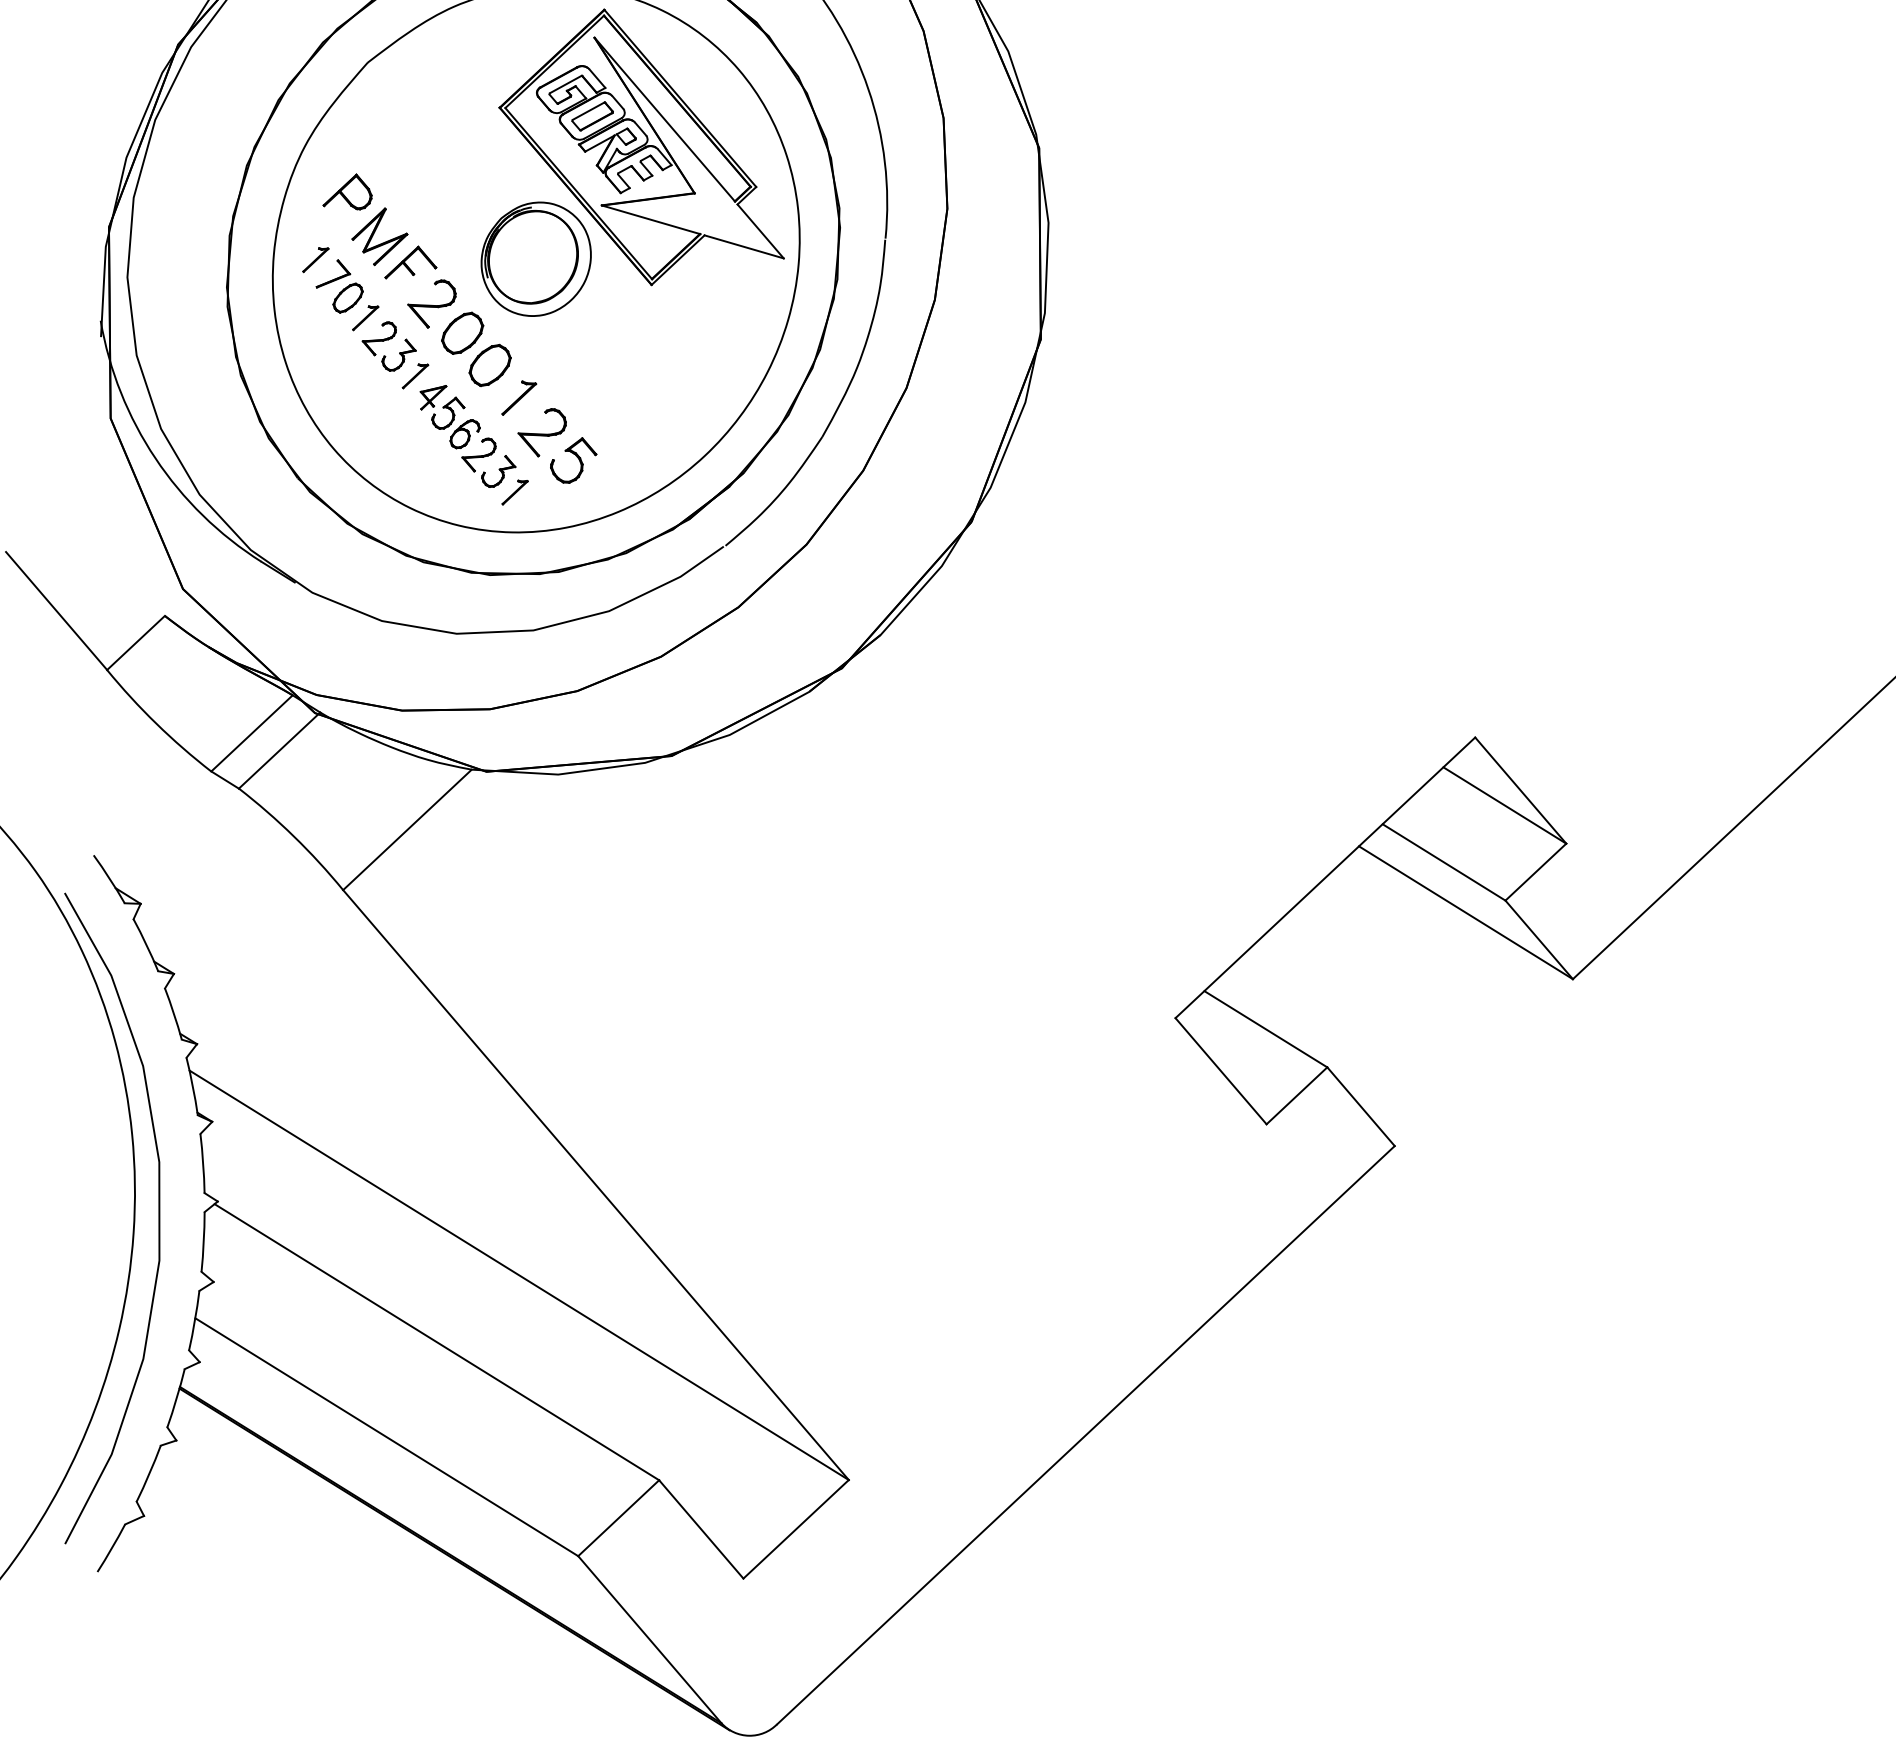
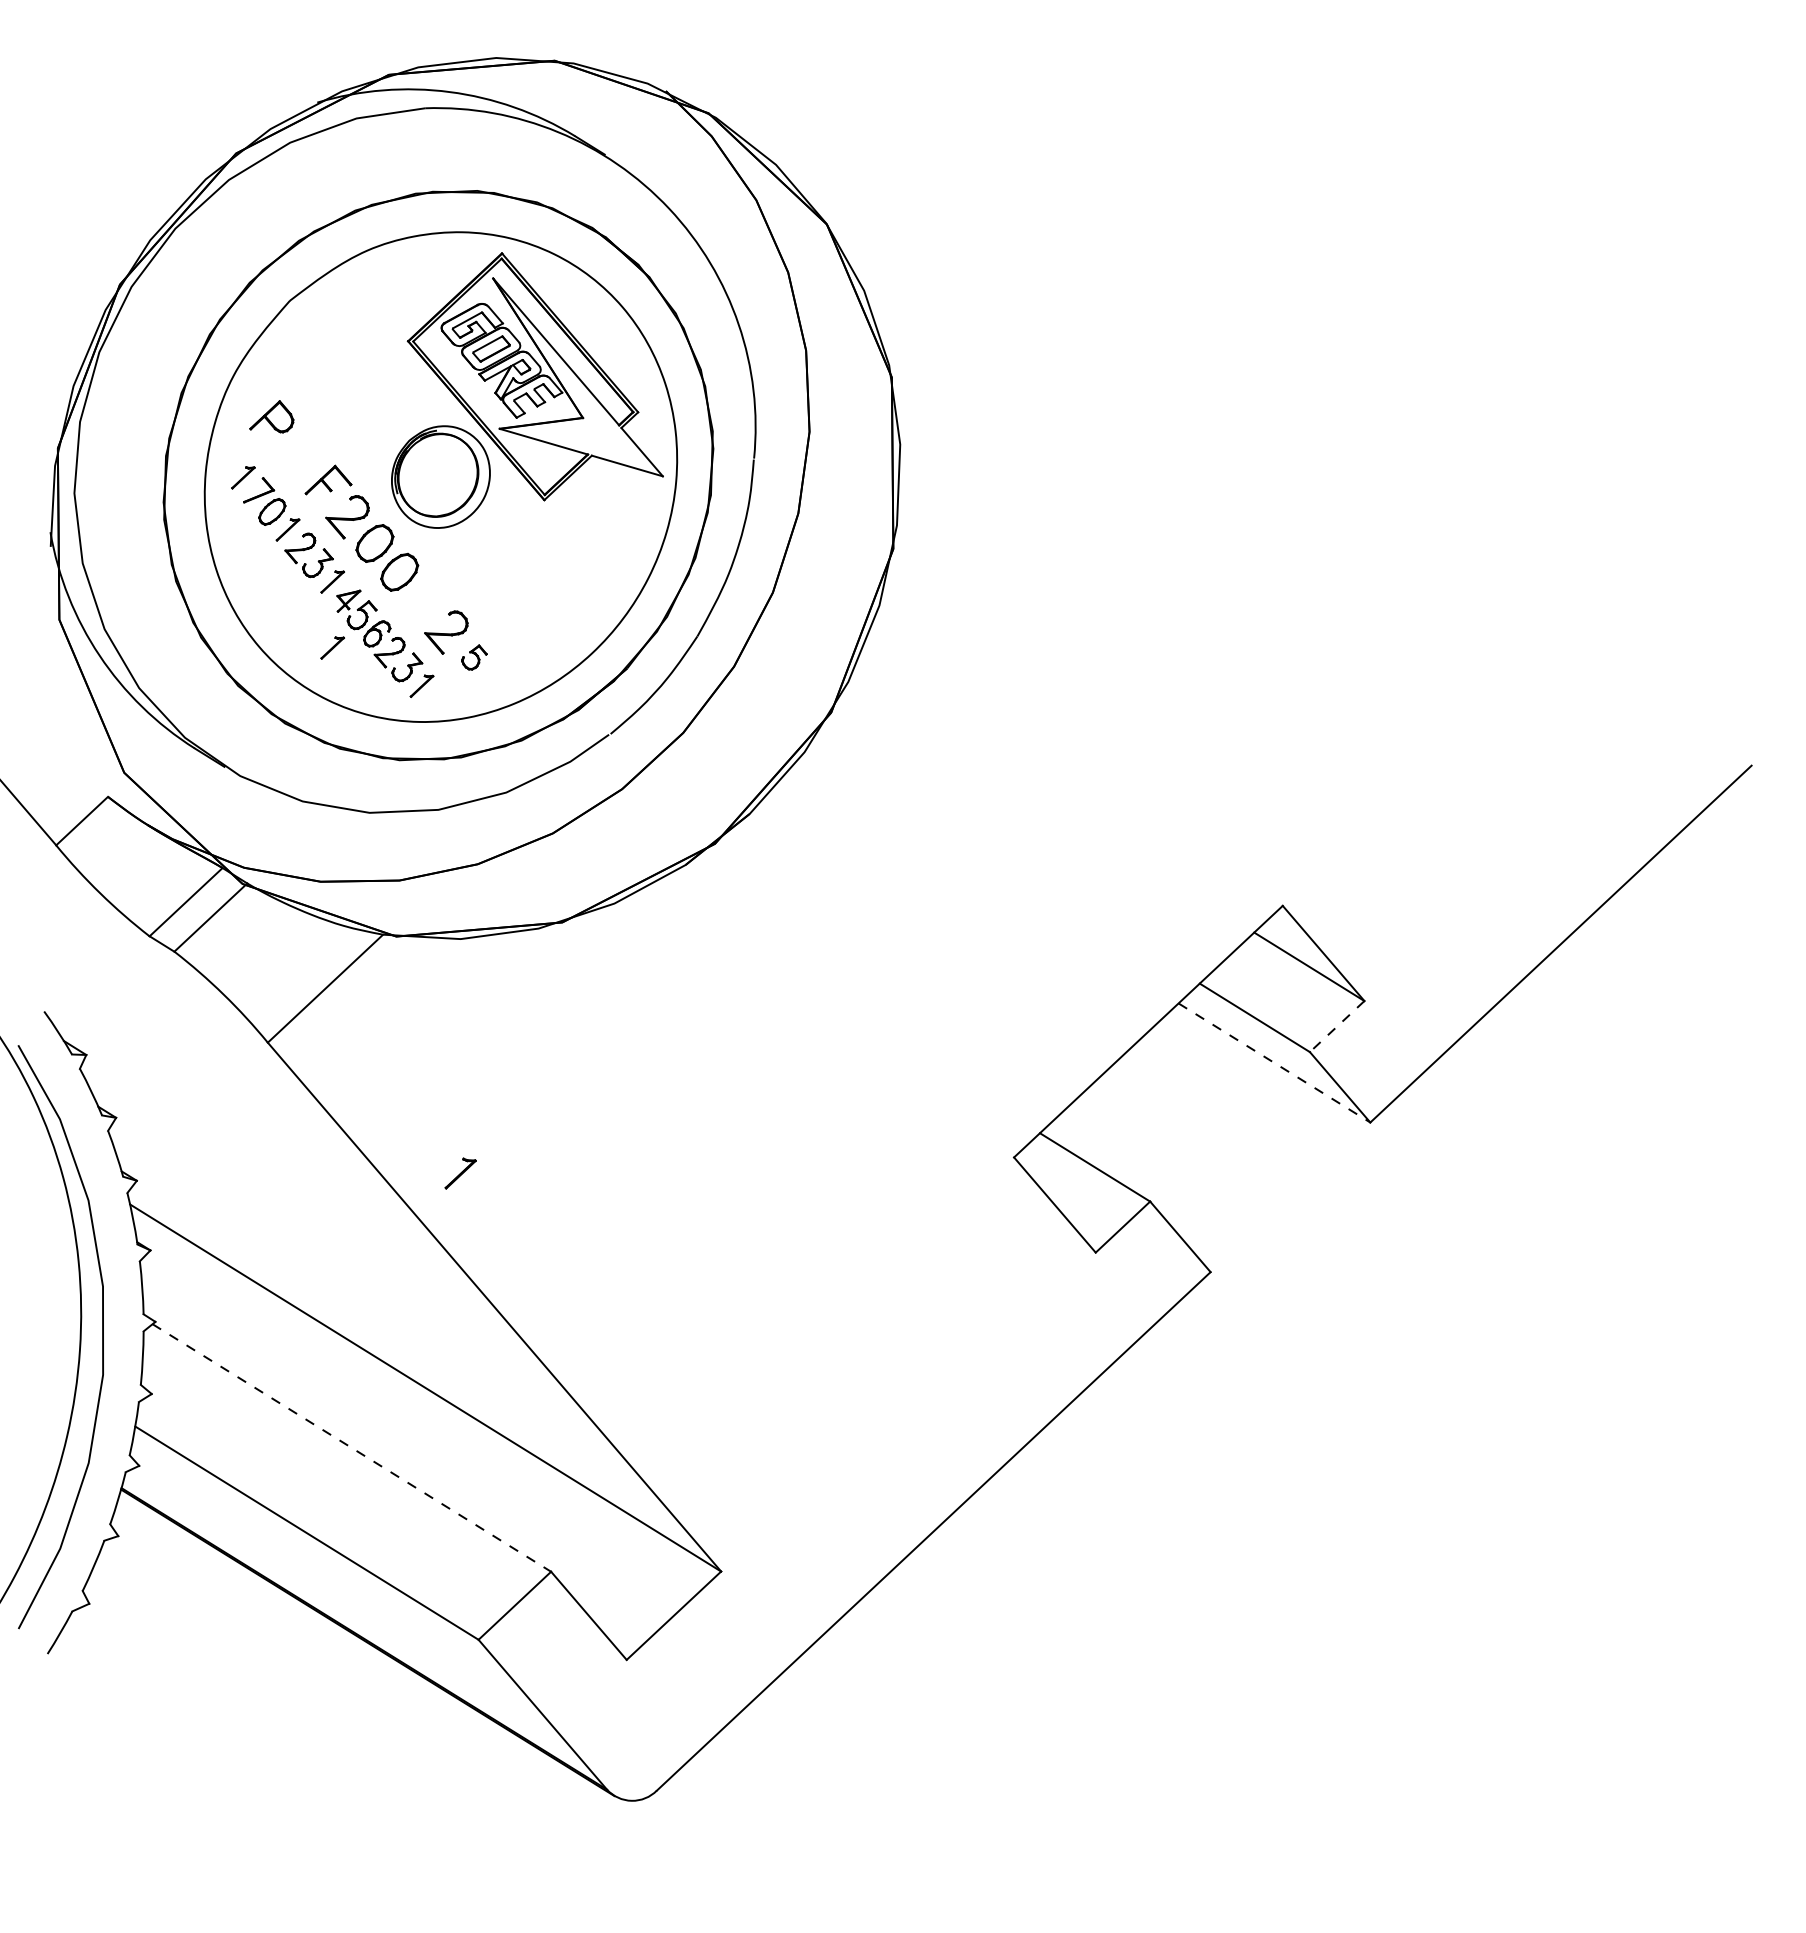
part: (379, 236) -> (300, 456), removed
part: (519, 398) -> (460, 1173), moved
part: (415, 449) -> (332, 647), added
part: (573, 460) -> (474, 657), size x0.6
line: (1535, 872) -> (1336, 1026), solid -> dashed
line: (1465, 912) -> (1274, 1062), solid -> dashed
line: (436, 1341) -> (351, 1447), solid -> dashed

